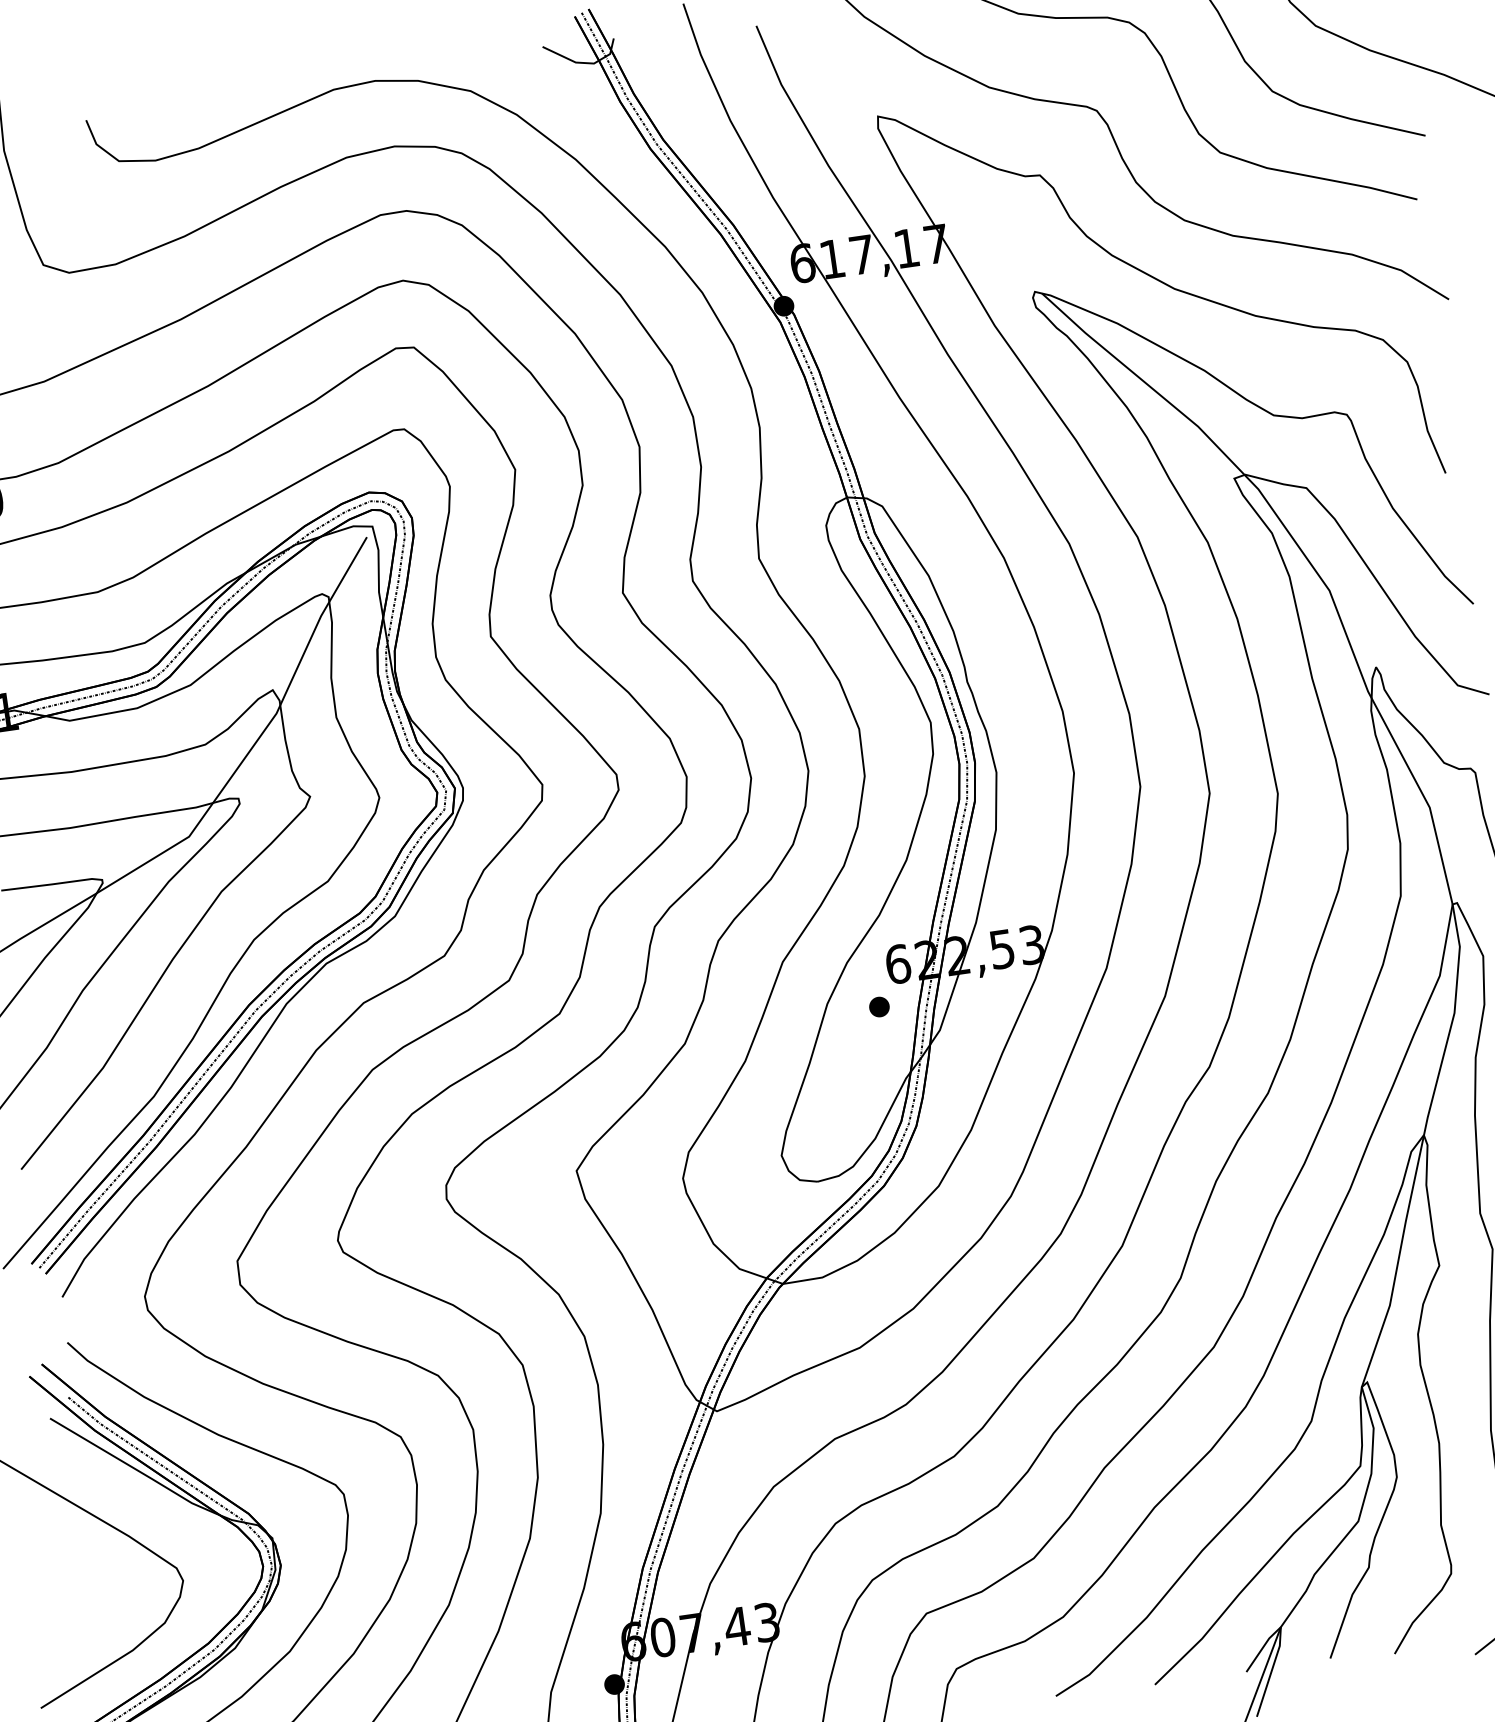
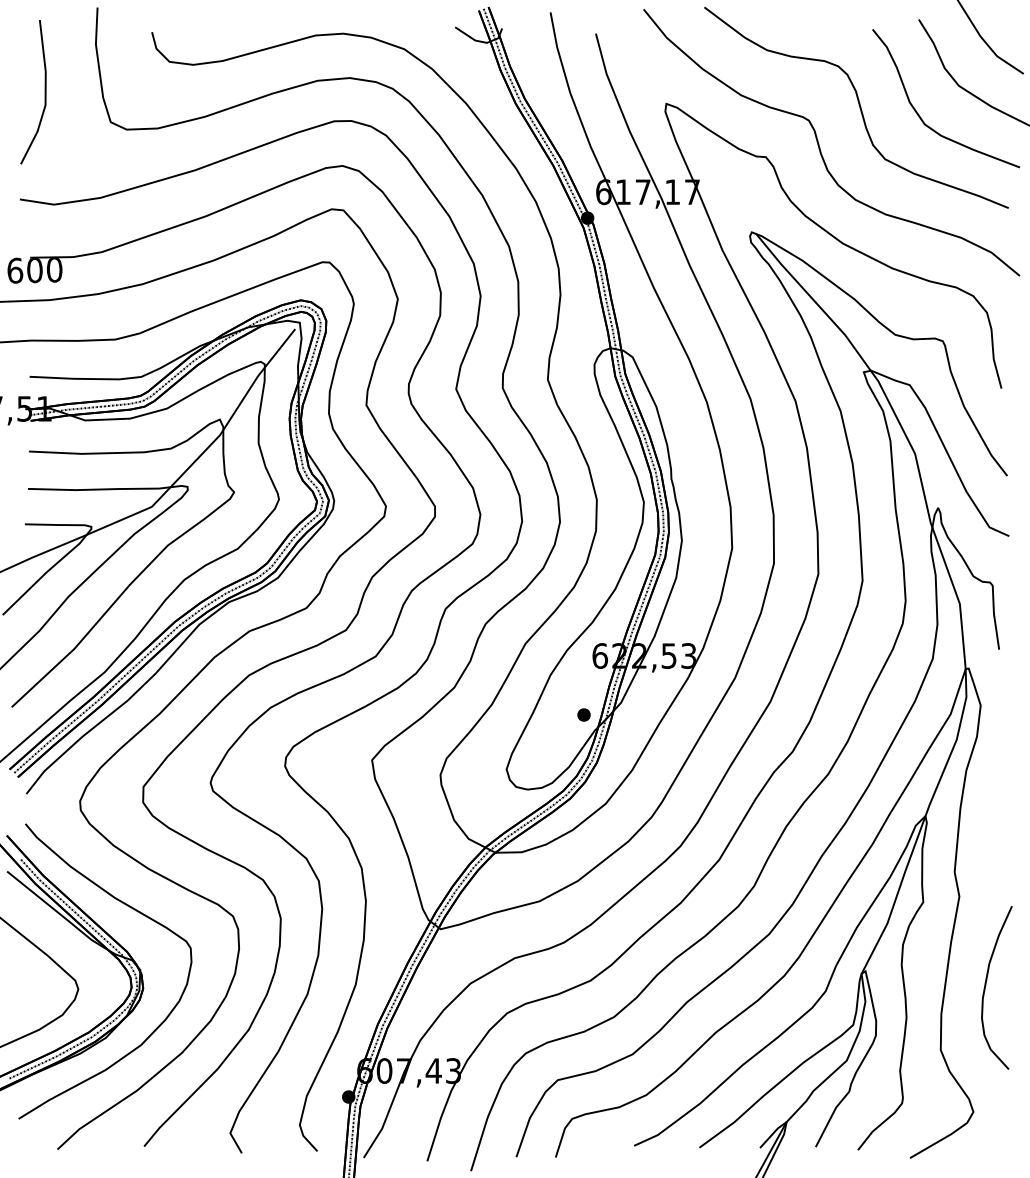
part: (878, 1006) -> (583, 714), moved

